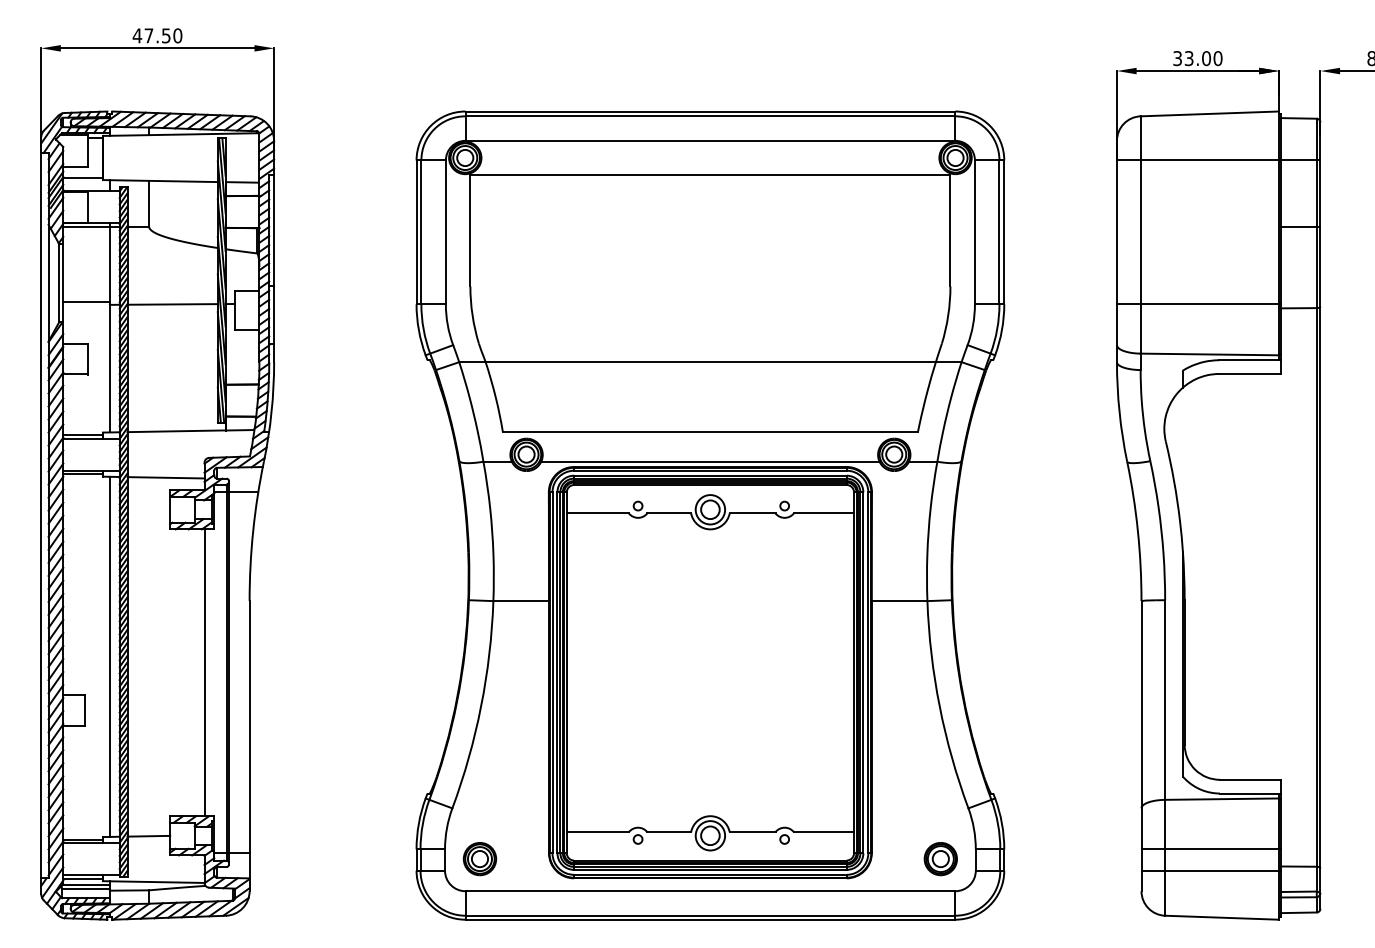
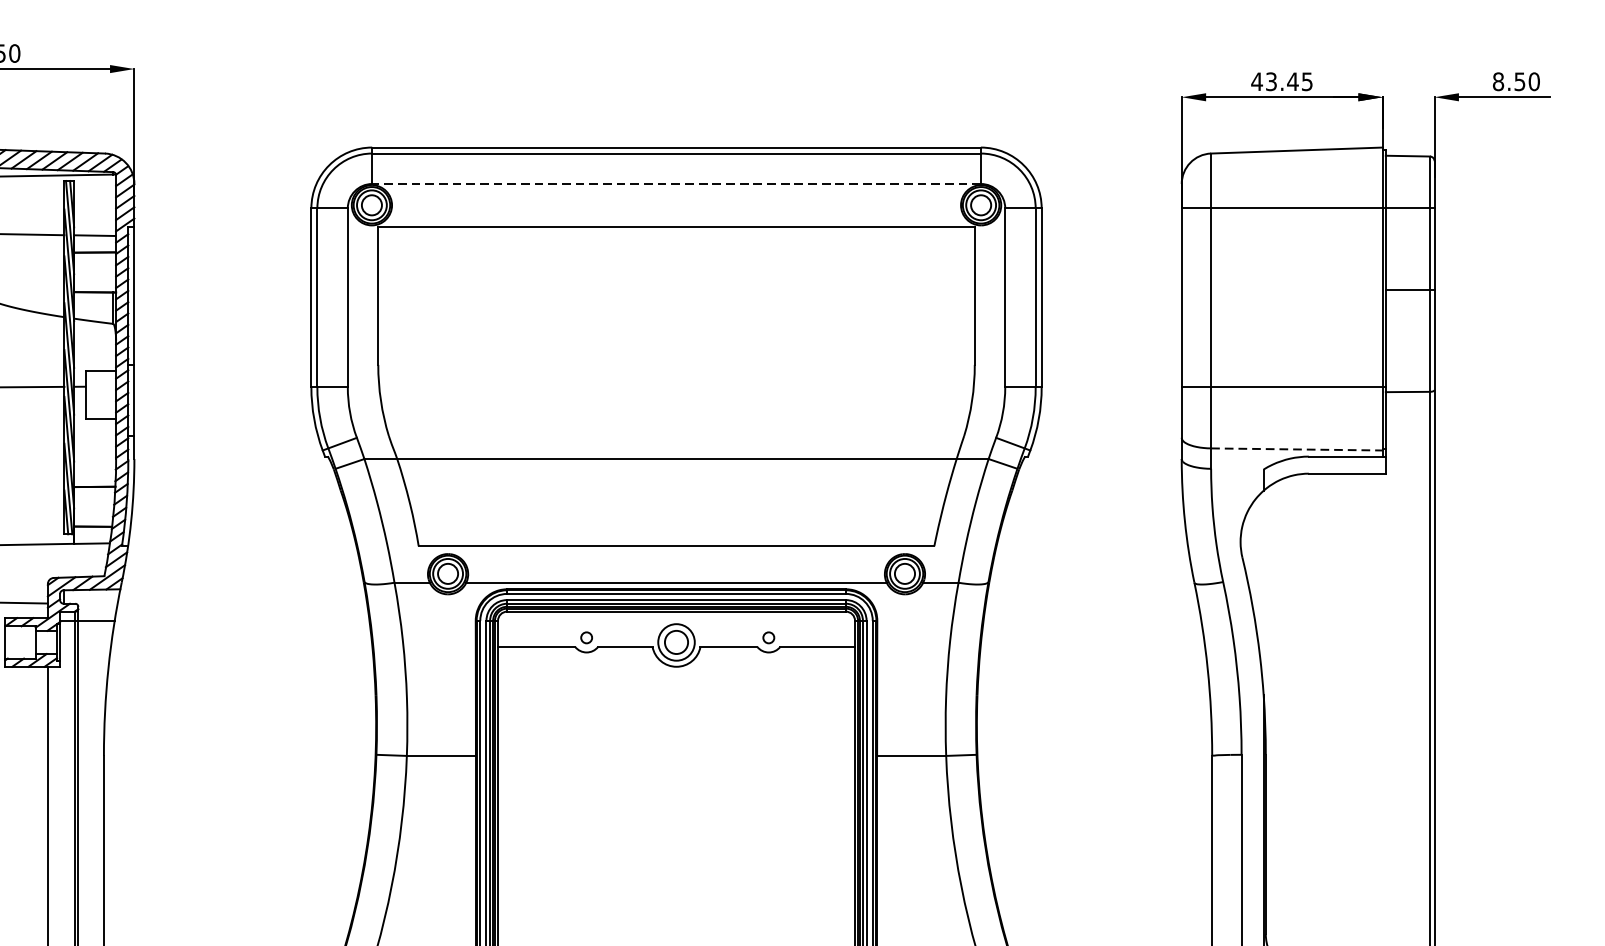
text: (1197, 58) -> (1281, 81), 33.00 -> 43.45
line: (710, 140) -> (676, 183), solid -> dashed
line: (1210, 354) -> (1297, 449), solid -> dashed

